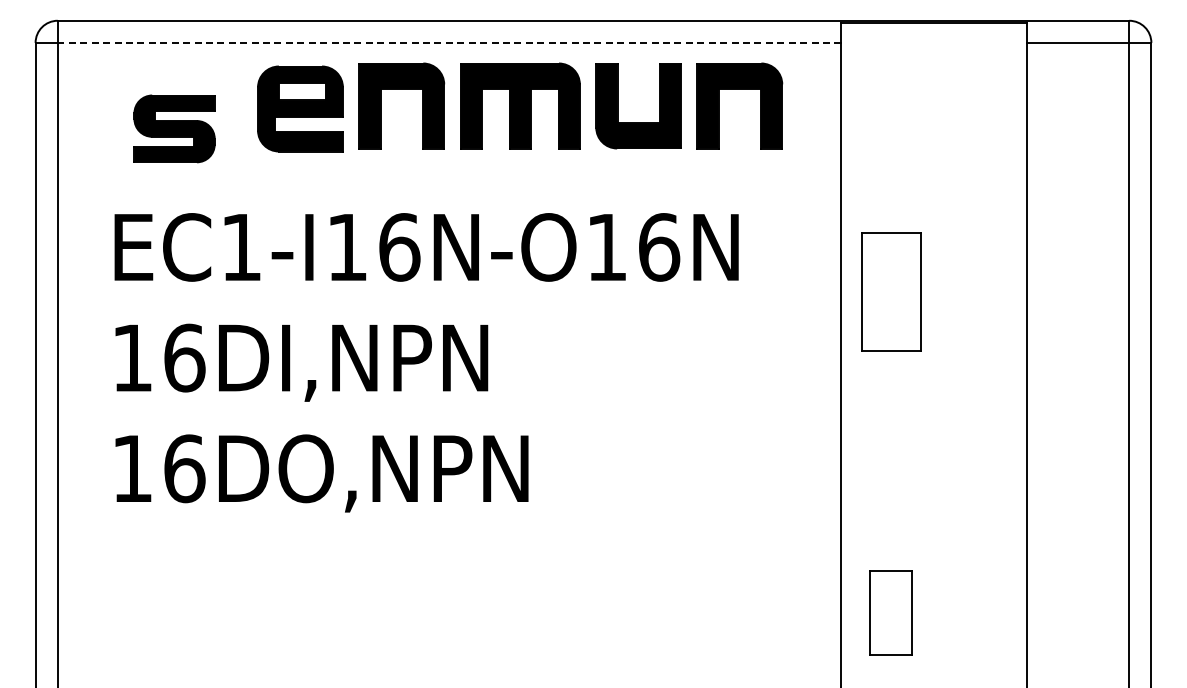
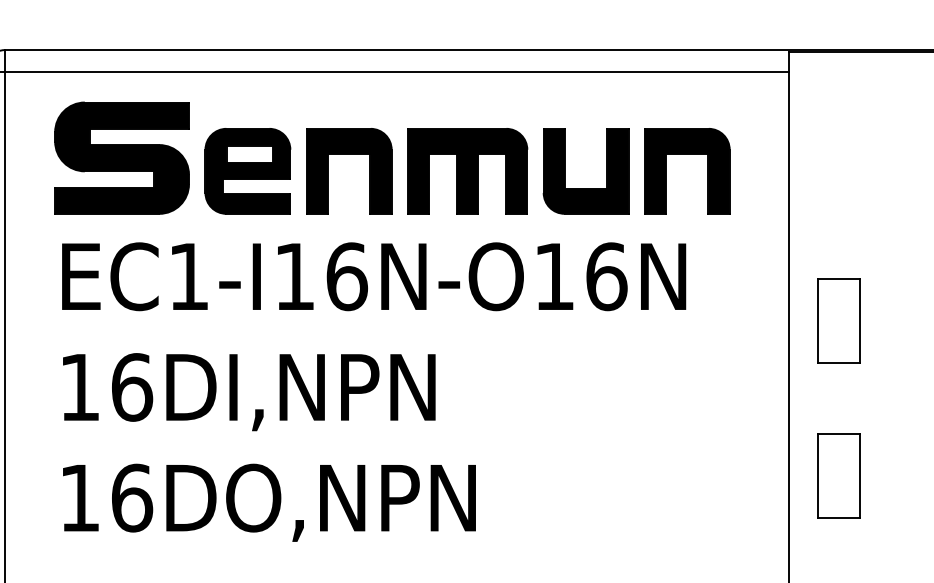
line: (449, 42) -> (396, 71), dashed -> solid
part: (570, 105) -> (517, 170), moved
part: (300, 108) -> (247, 170), moved
part: (174, 128) -> (121, 157), size x1.67
part: (890, 291) -> (837, 320), size x0.71
part: (890, 446) -> (837, 475), added

